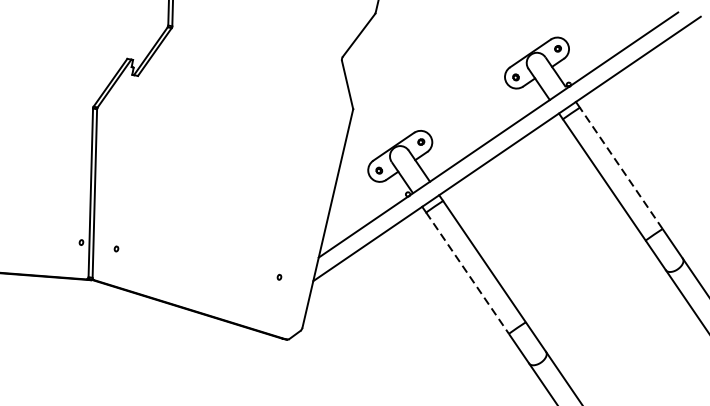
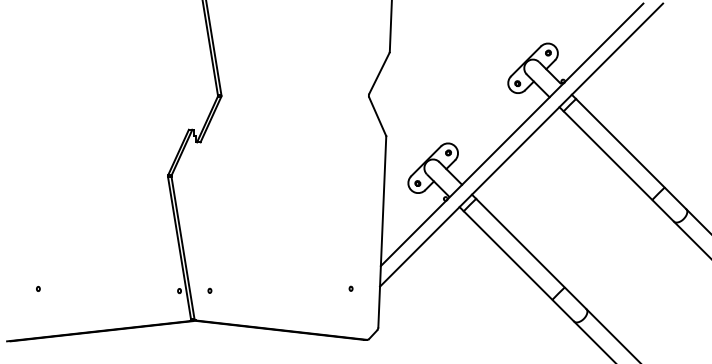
line: (621, 168) -> (620, 143), dashed -> solid
line: (468, 273) -> (508, 255), dashed -> solid

